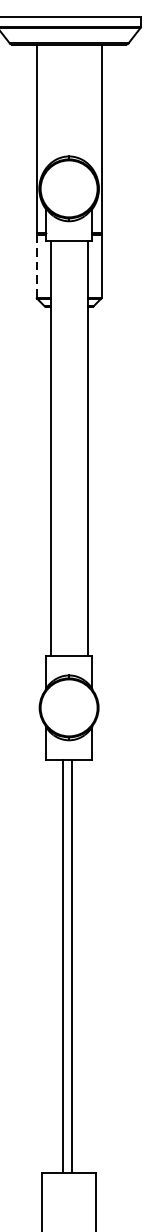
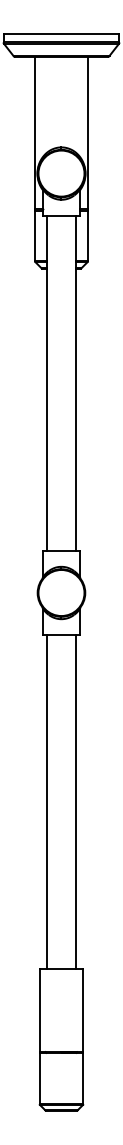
line: (36, 265) -> (35, 235), dashed -> solid
line: (62, 965) -> (76, 801), moved
line: (71, 965) -> (46, 801), moved

